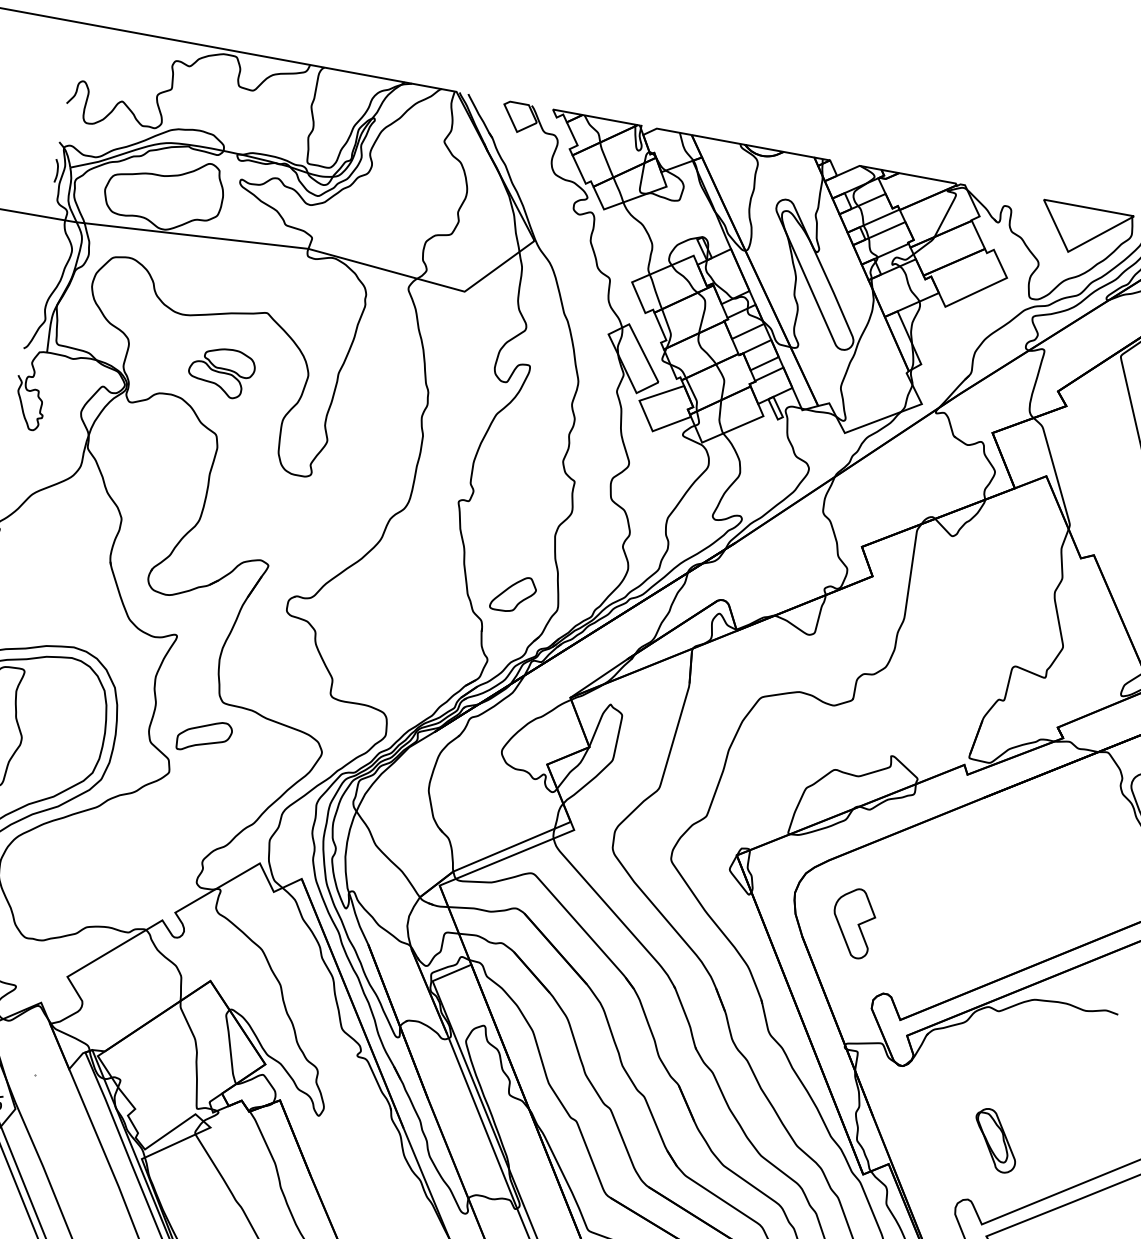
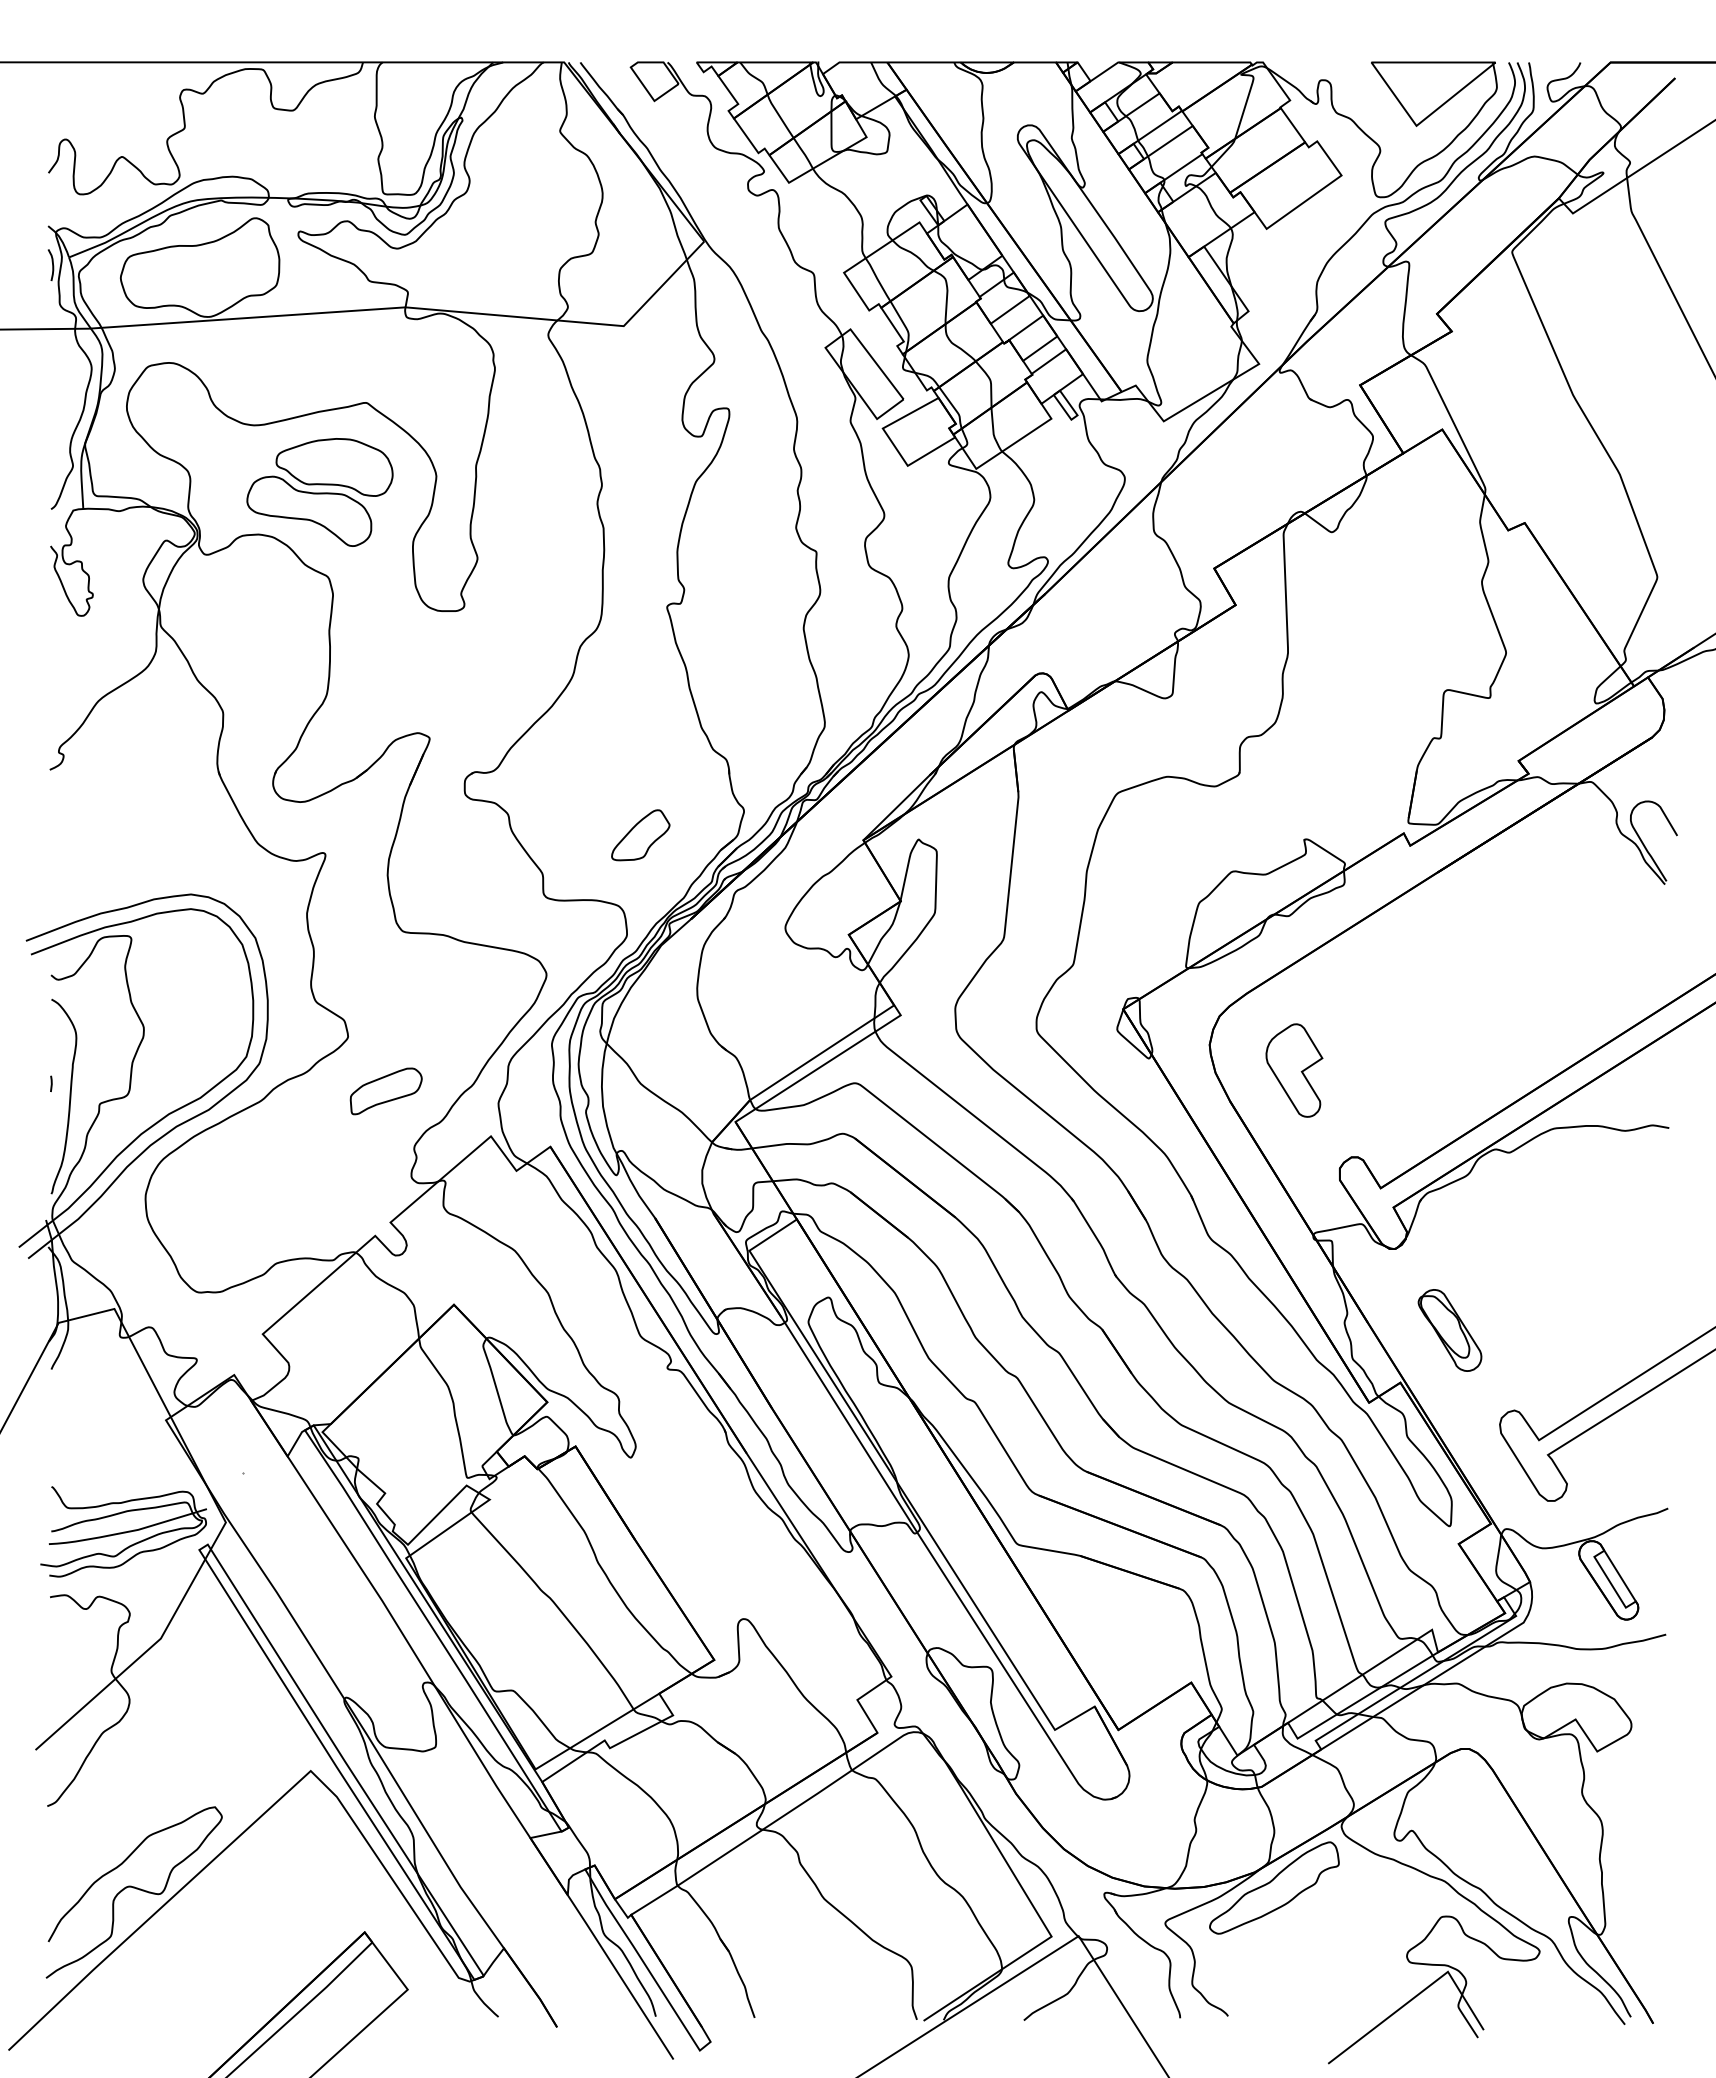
part: (221, 372) -> (319, 492), size x1.67
part: (513, 594) -> (640, 835), moved
part: (203, 736) -> (385, 1091), moved
part: (995, 1140) -> (1449, 1330), moved

